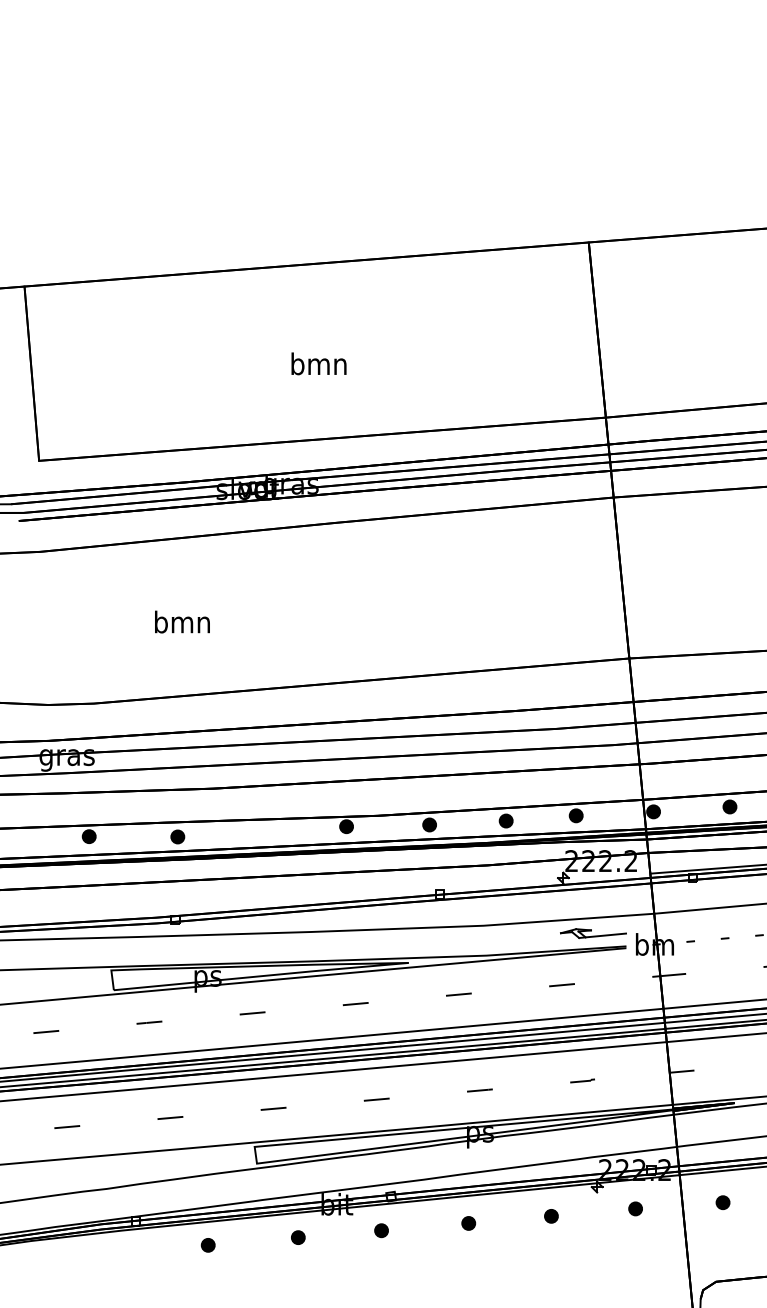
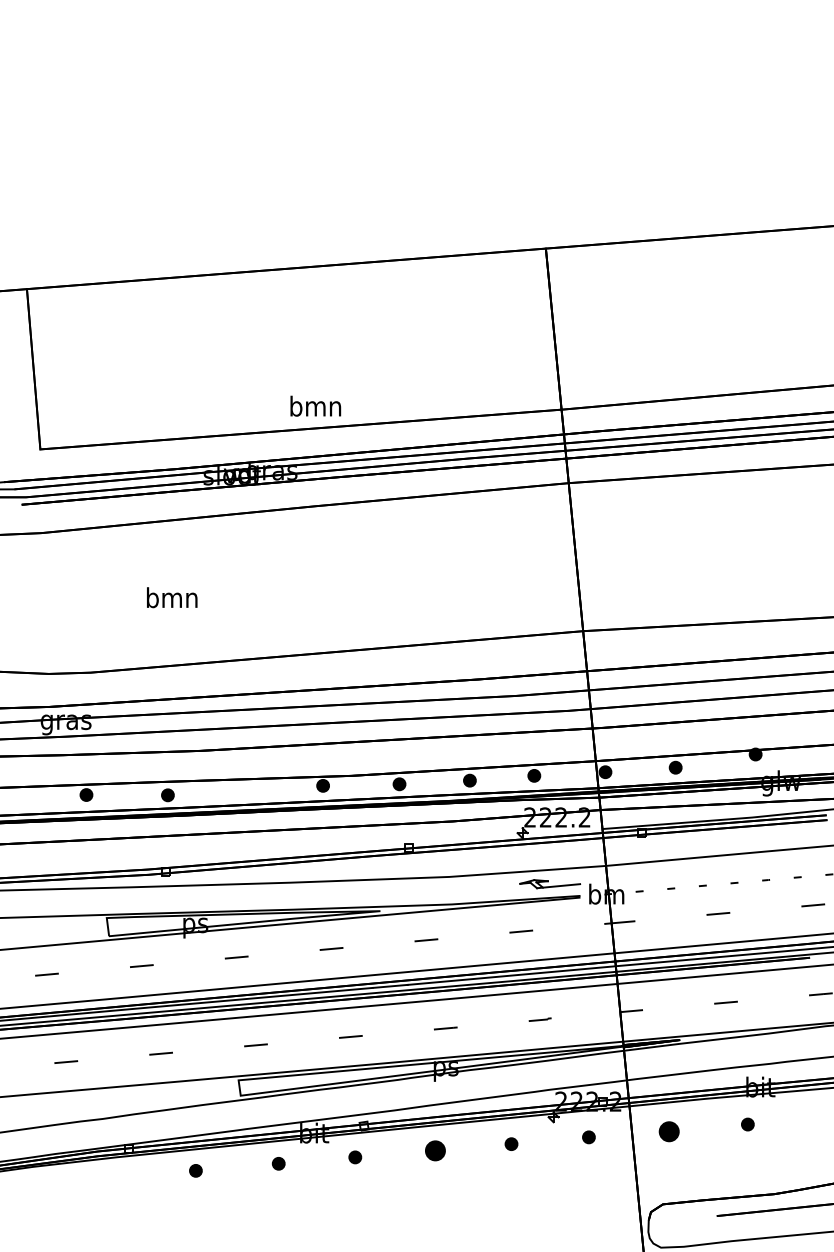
text: (318, 363) -> (315, 405), moved
part: (723, 1202) -> (669, 1131), size x1.6
part: (468, 1223) -> (435, 1150), size x1.6

